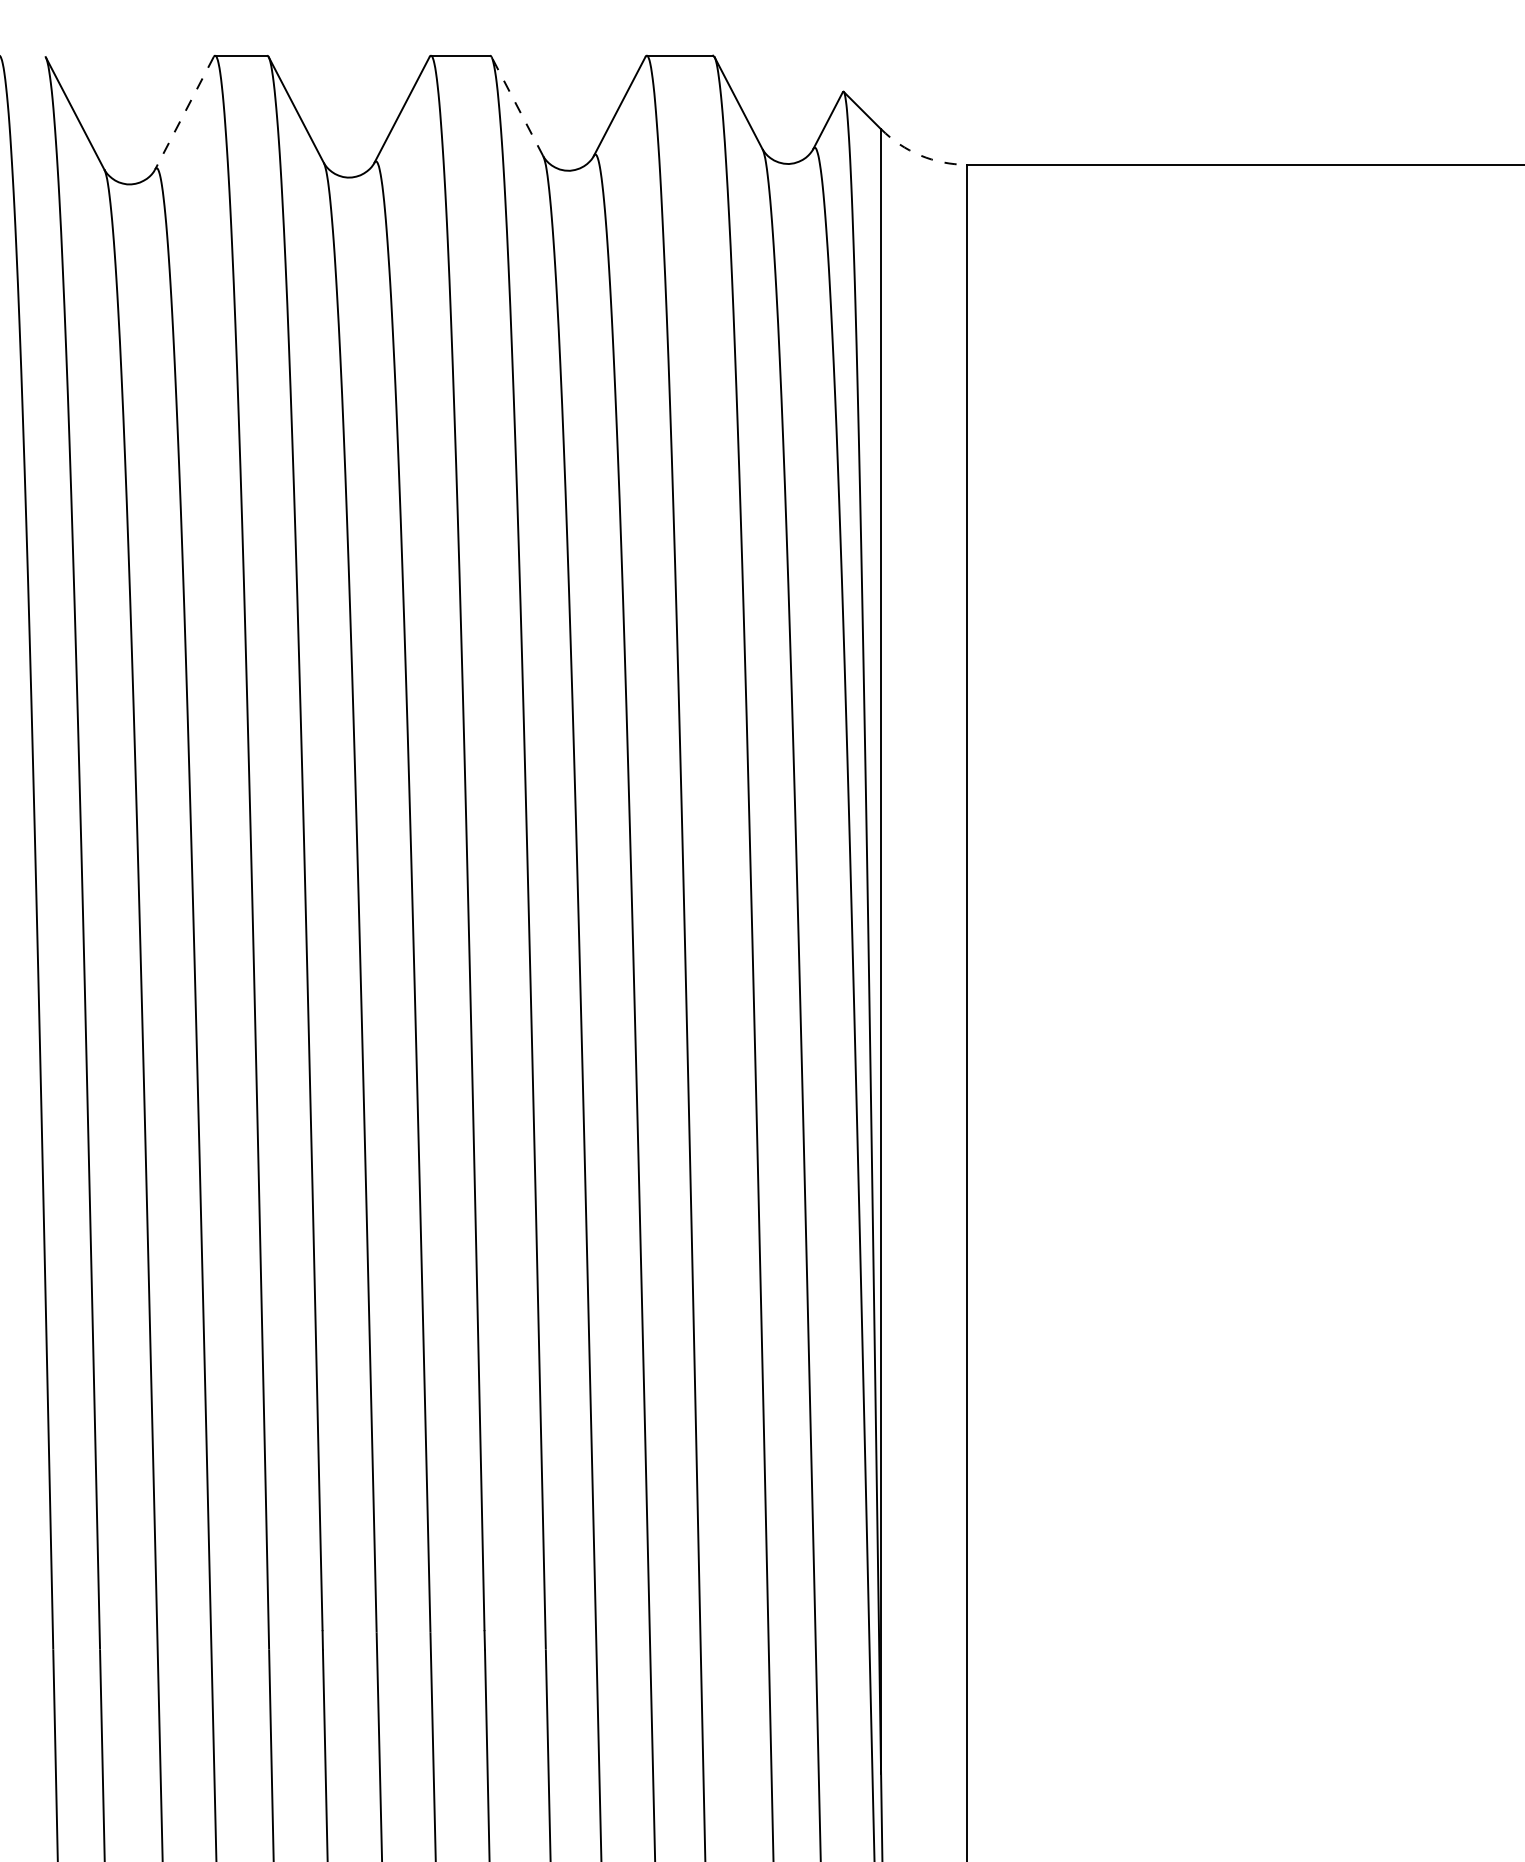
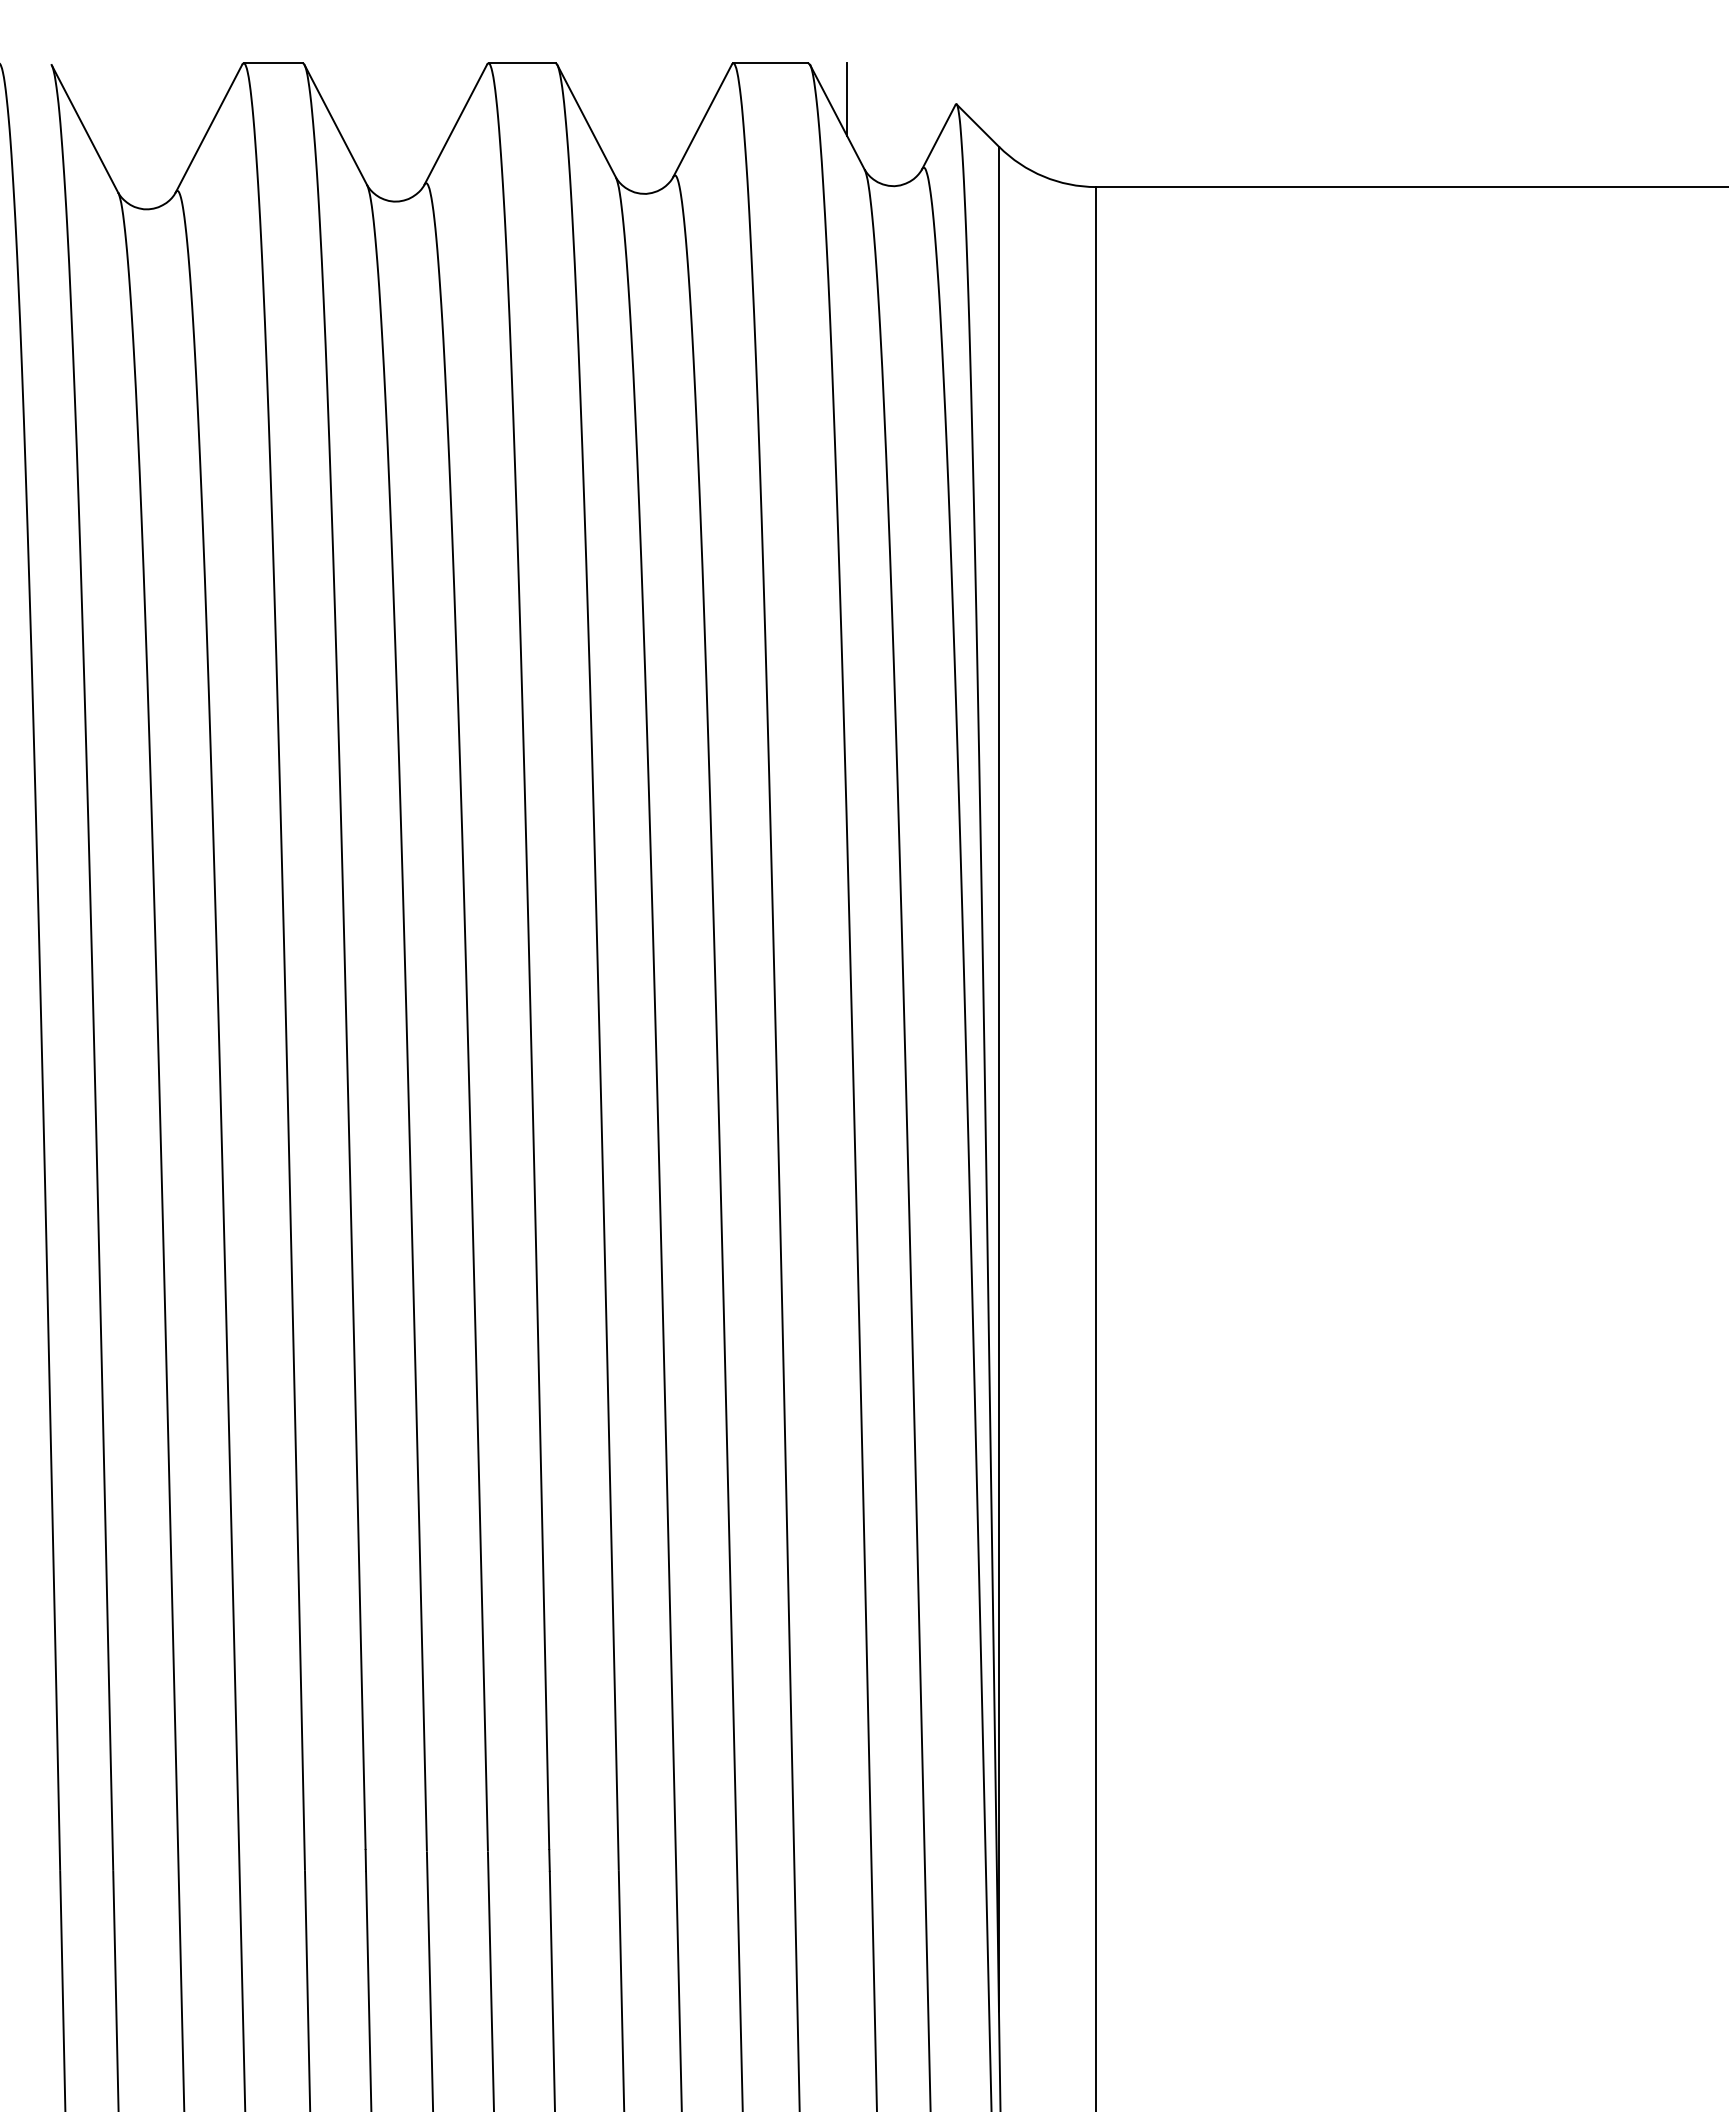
line: (746, 87) -> (846, 99), added
line: (517, 106) -> (586, 120), dashed -> solid
line: (184, 114) -> (208, 129), dashed -> solid
arc: (920, 155) -> (1043, 176), dashed -> solid

